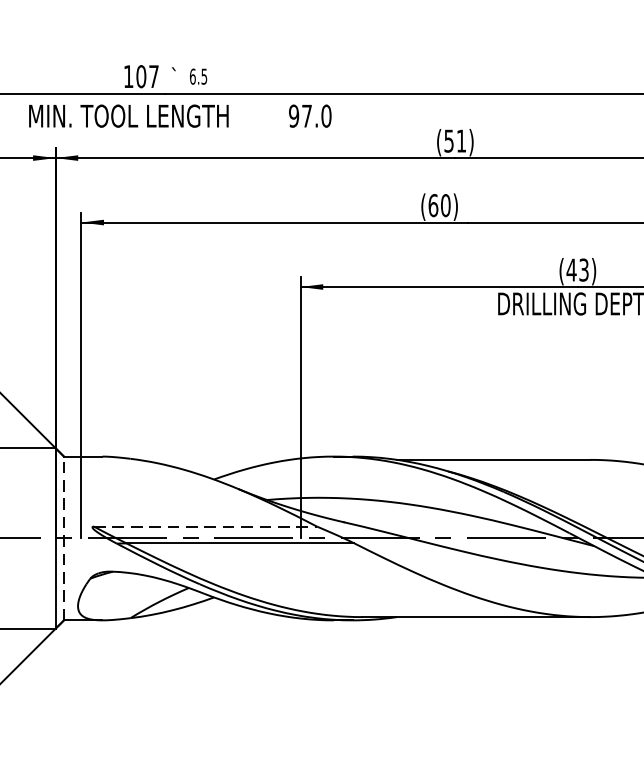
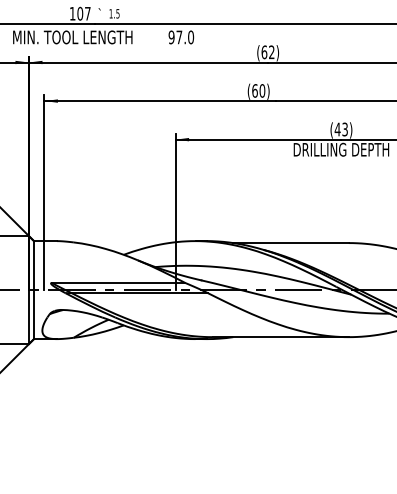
text: (191, 76) -> (110, 13), 6.5 -> 1.5
text: (454, 141) -> (267, 52), (51) -> (62)
line: (205, 527) -> (118, 283), dashed -> solid
line: (64, 539) -> (34, 290), dashed -> solid

